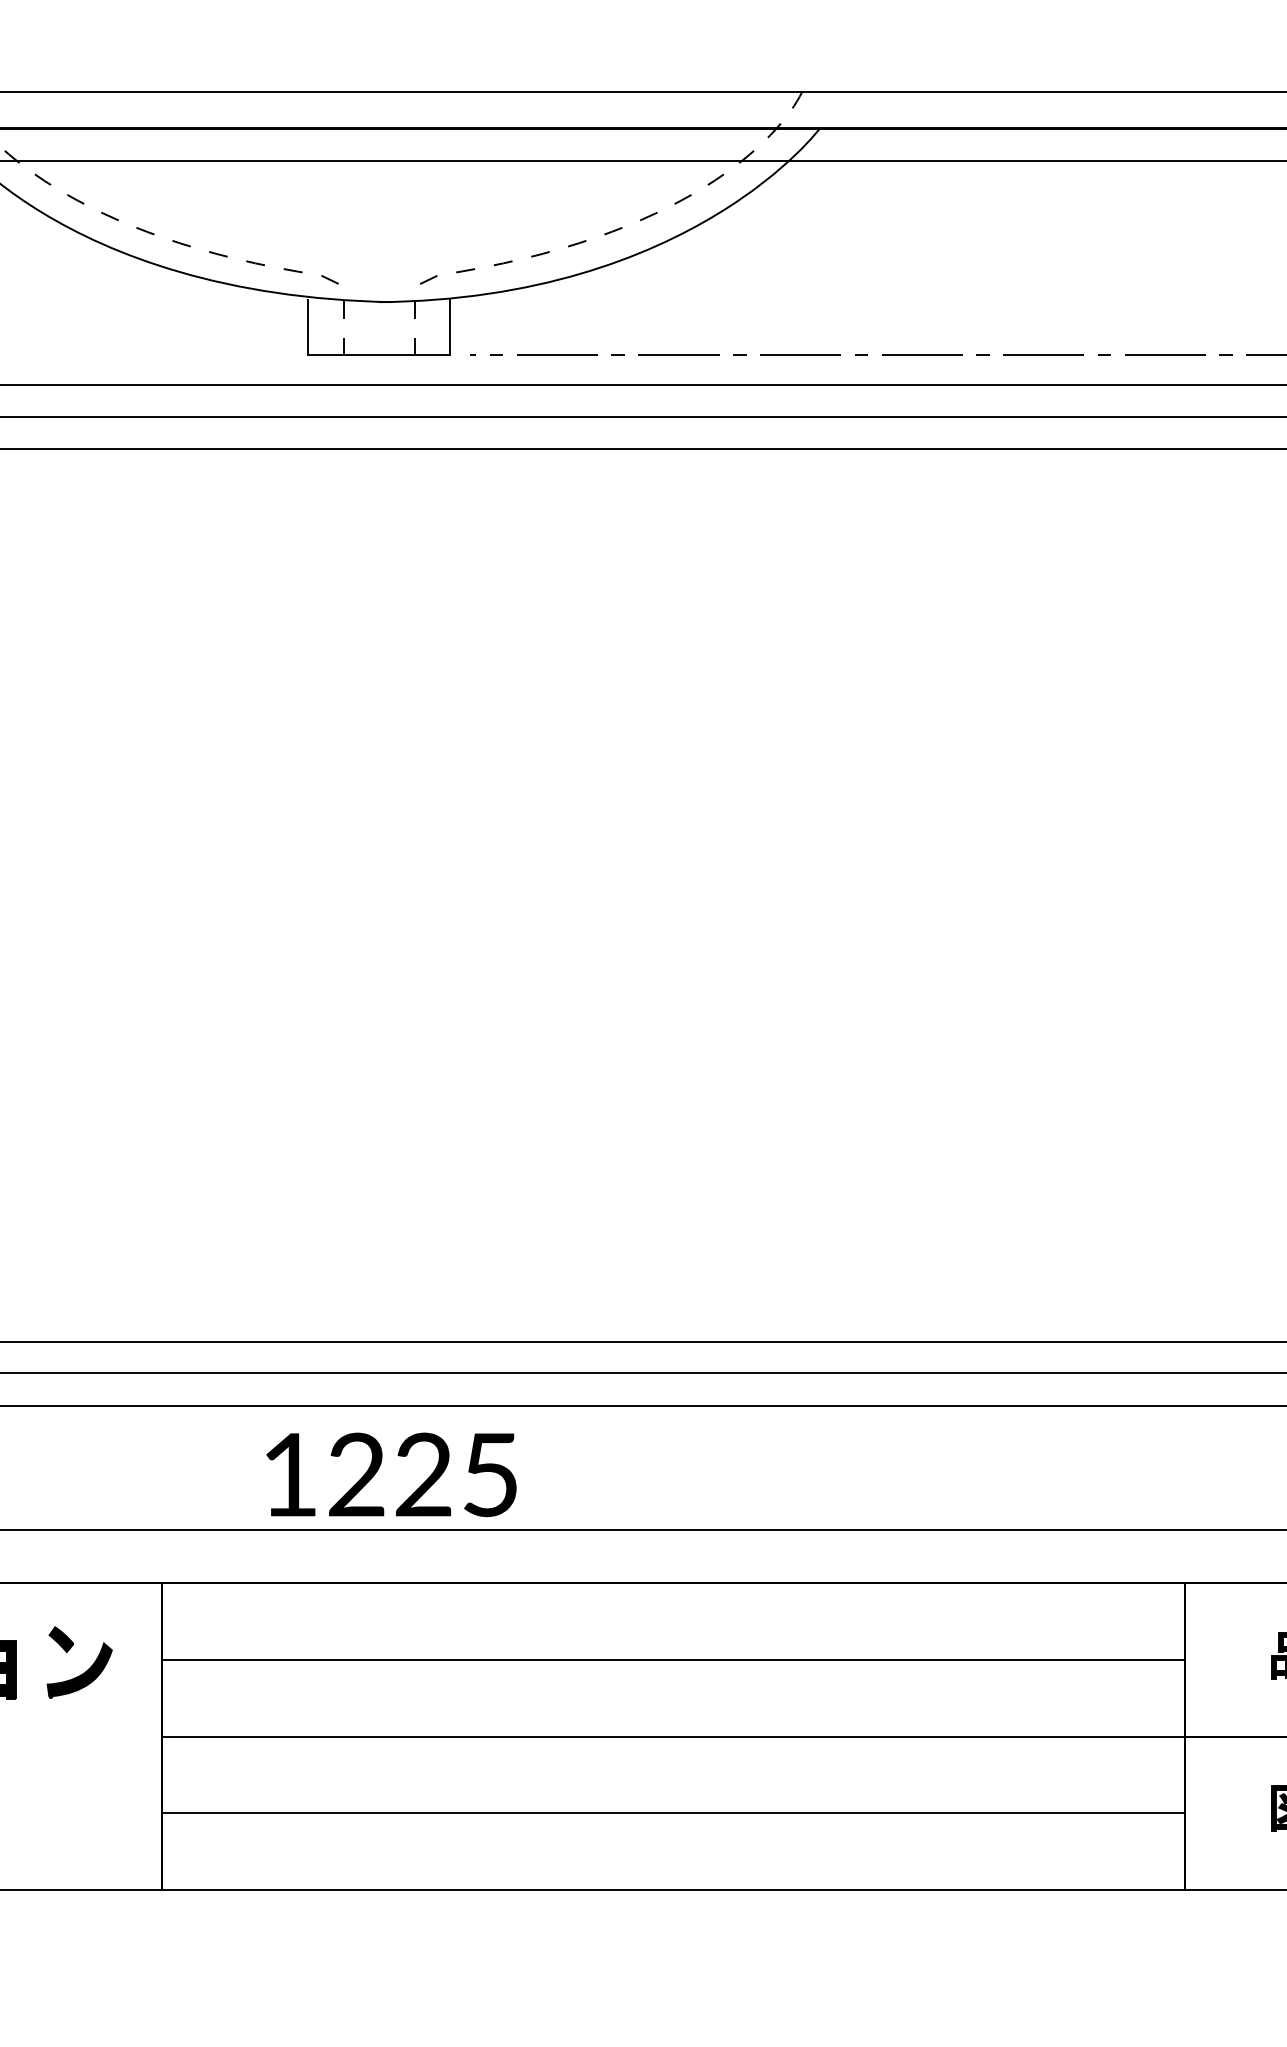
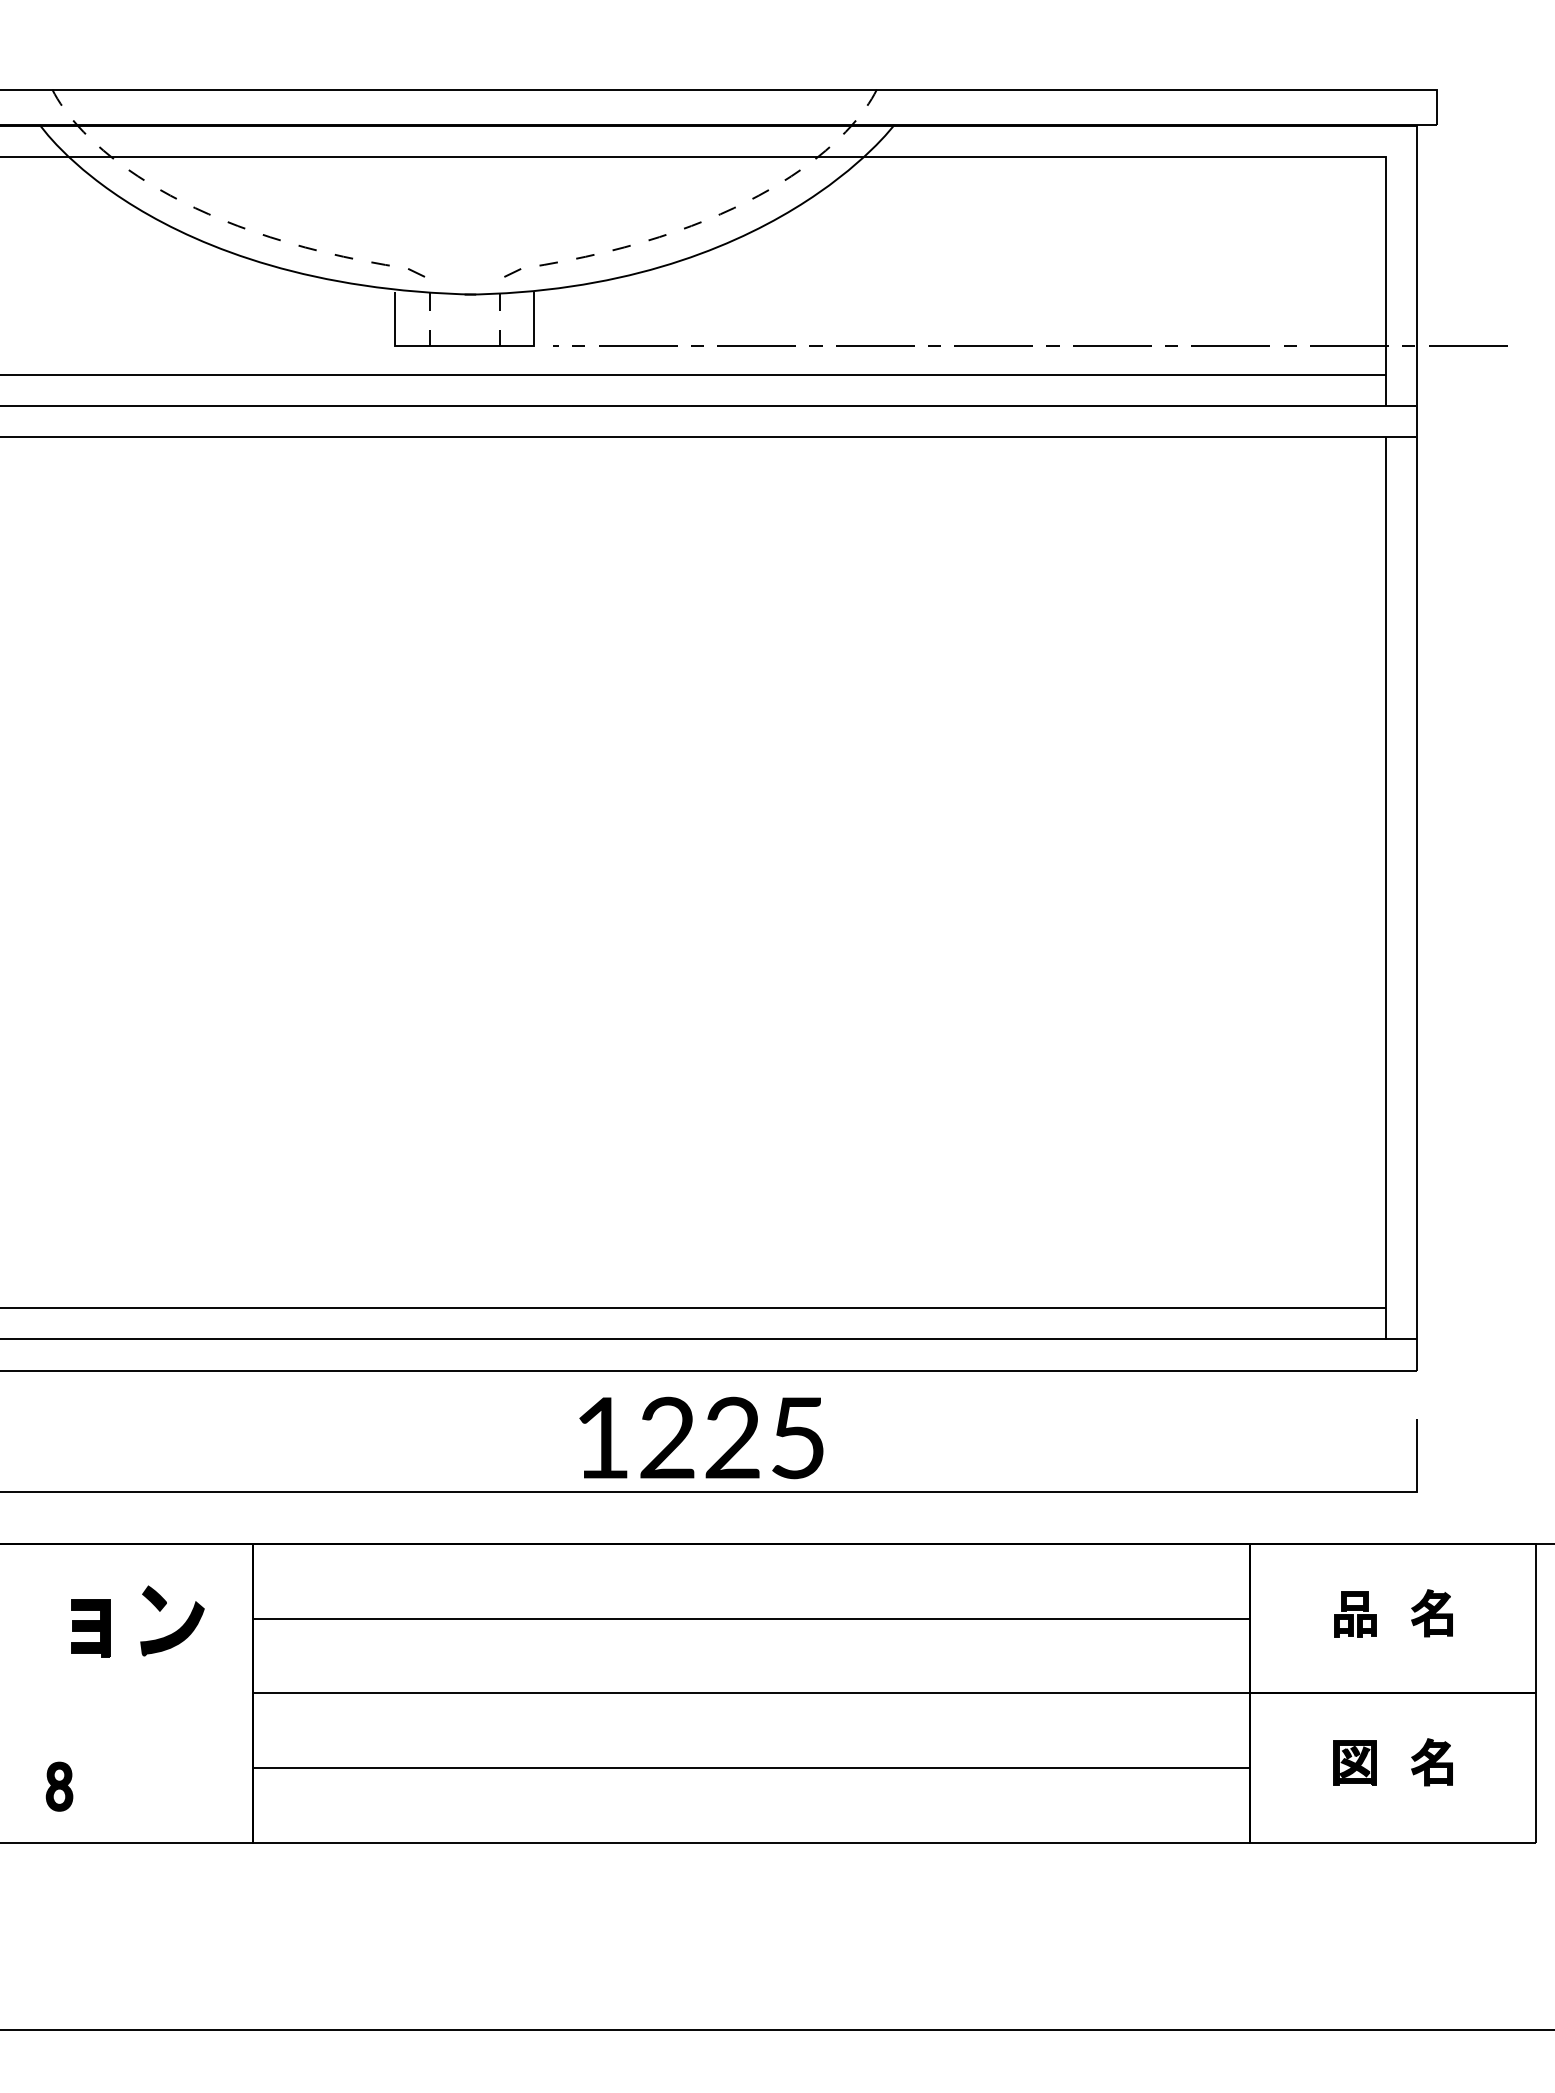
text: (391, 1474) -> (701, 1437), moved

